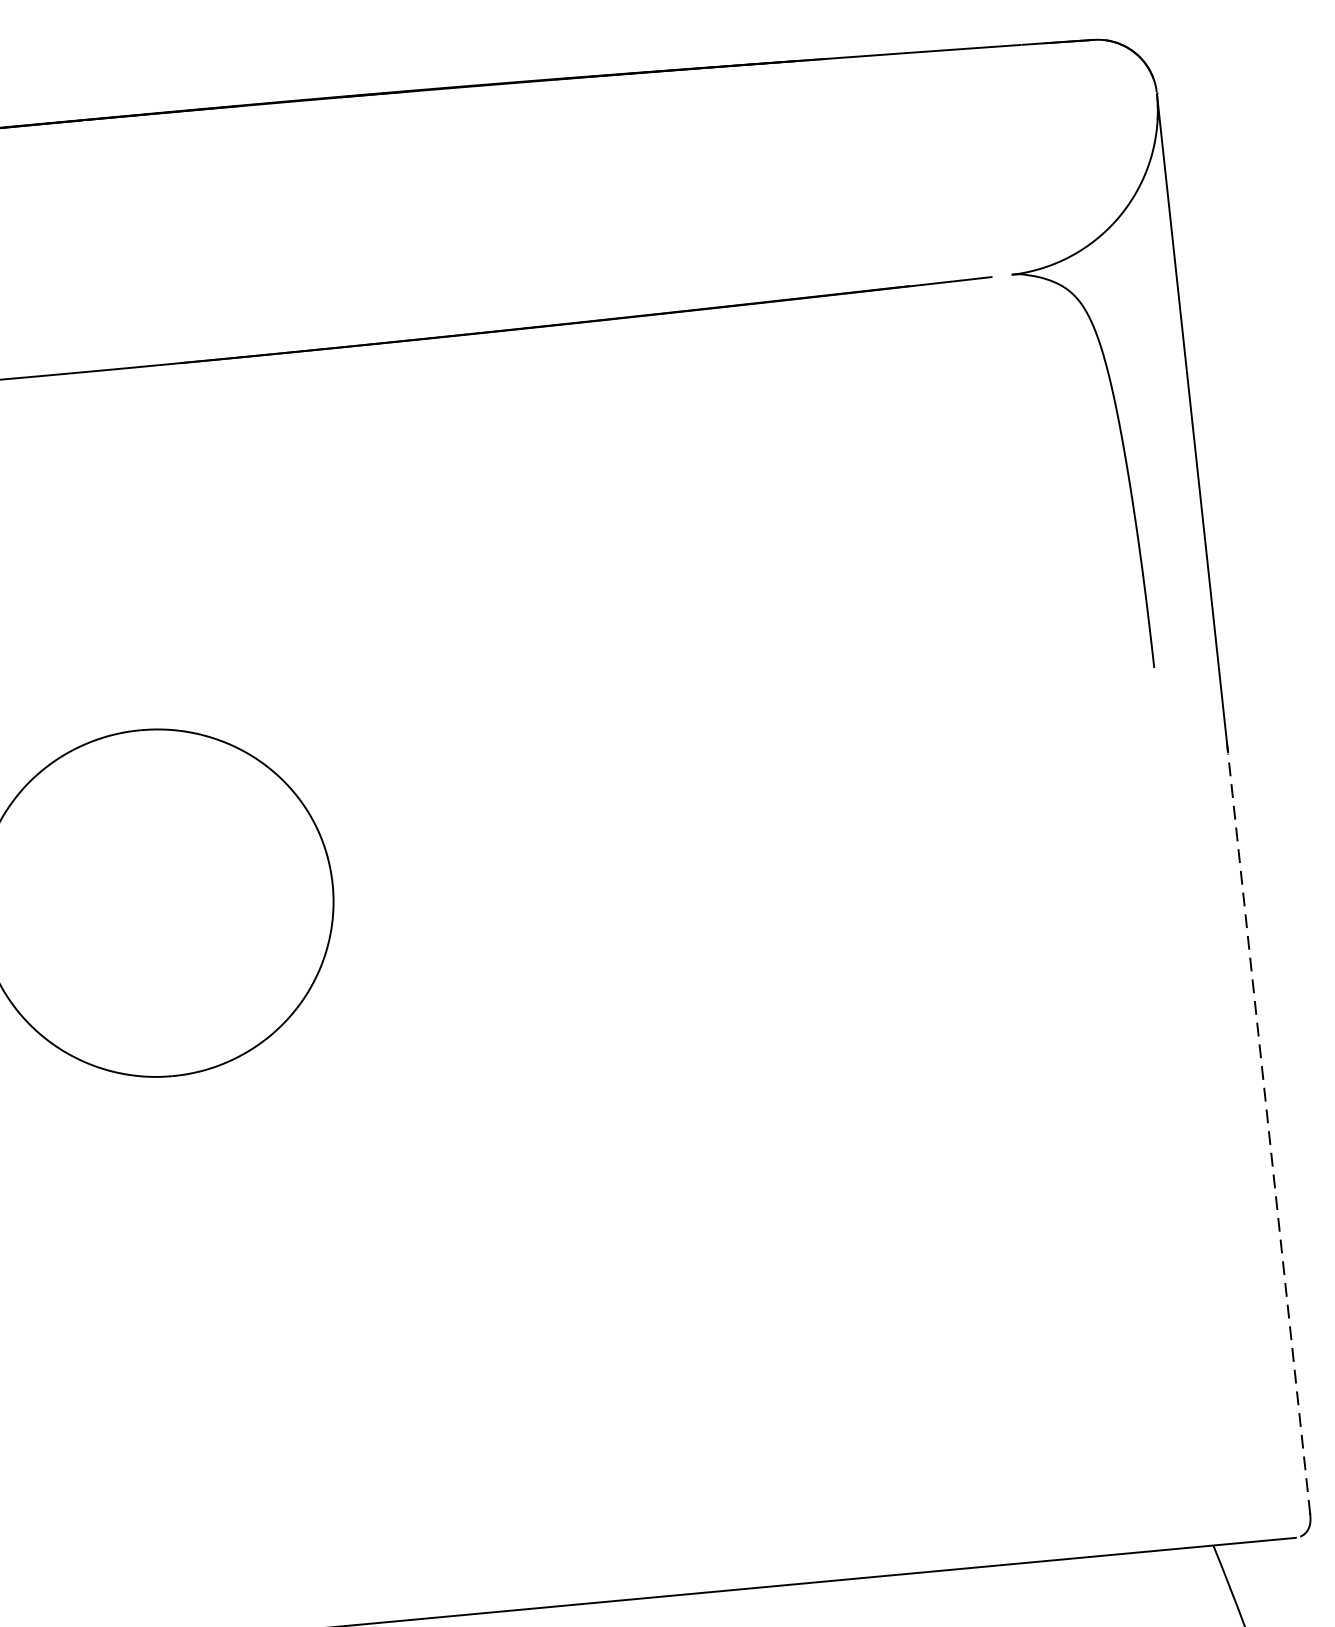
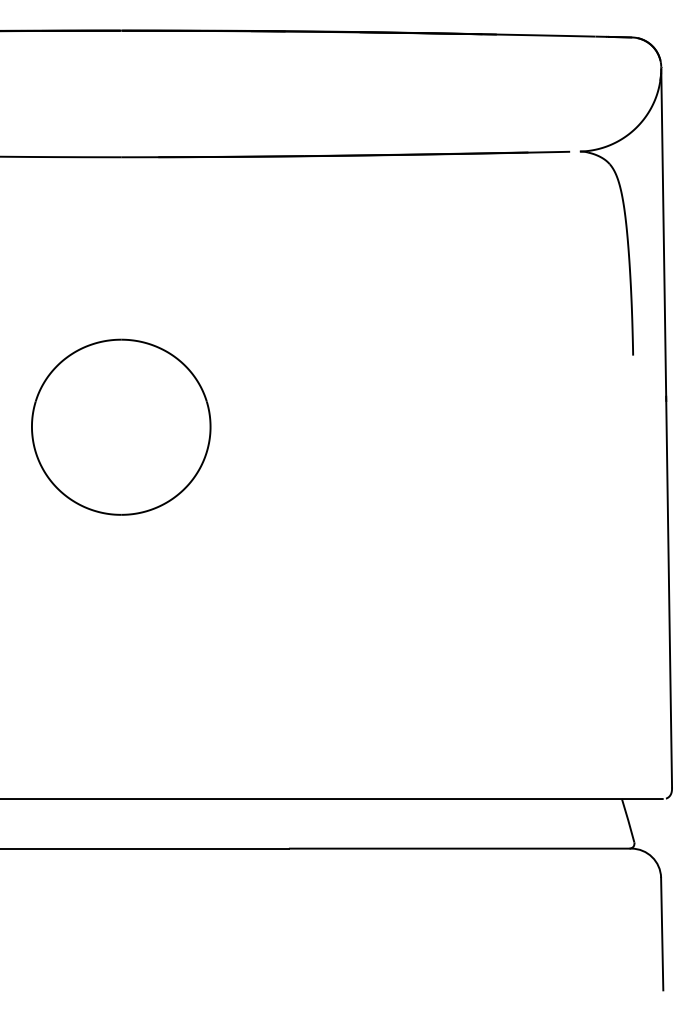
line: (1269, 1132) -> (669, 594), dashed -> solid

